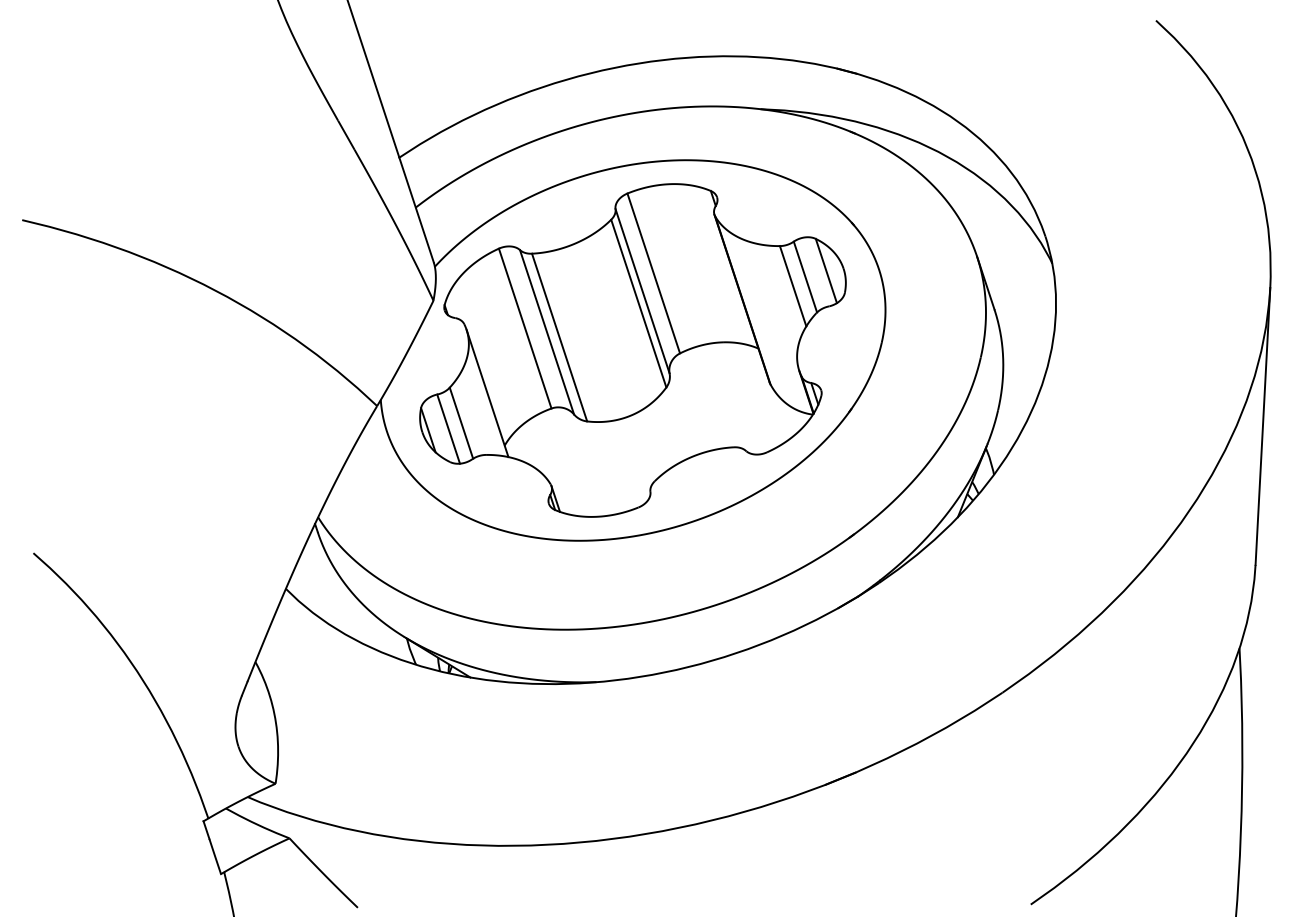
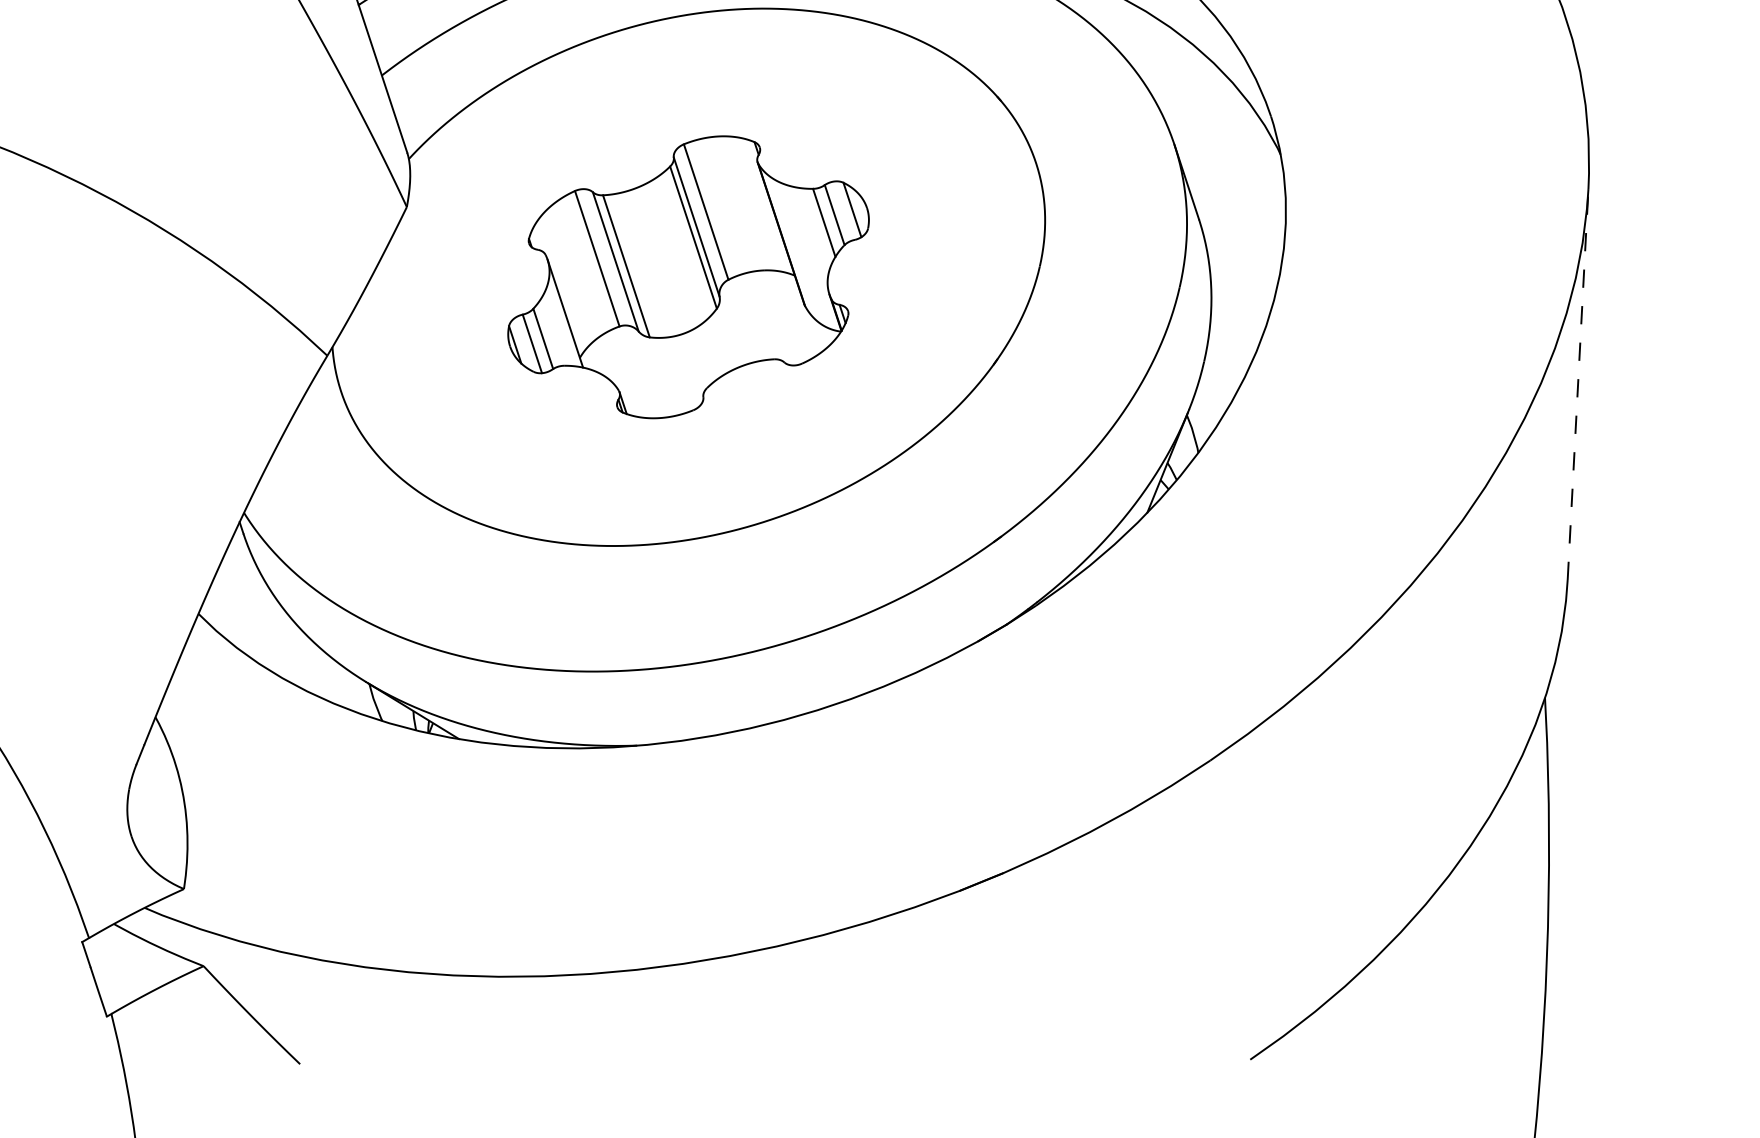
part: (632, 350) -> (687, 277), size x0.6
line: (1262, 426) -> (1577, 384), solid -> dashed

